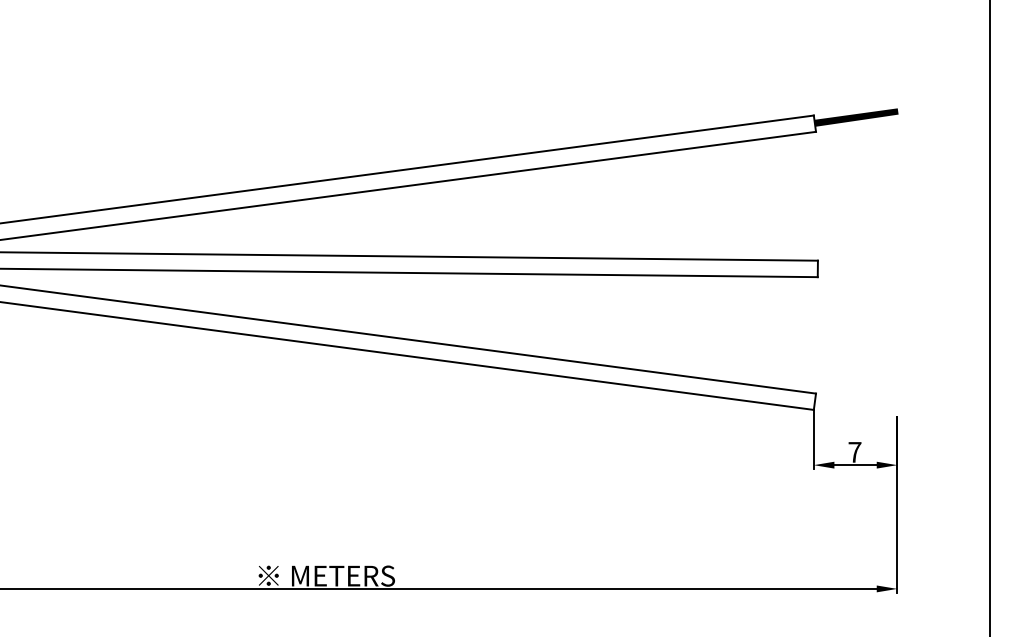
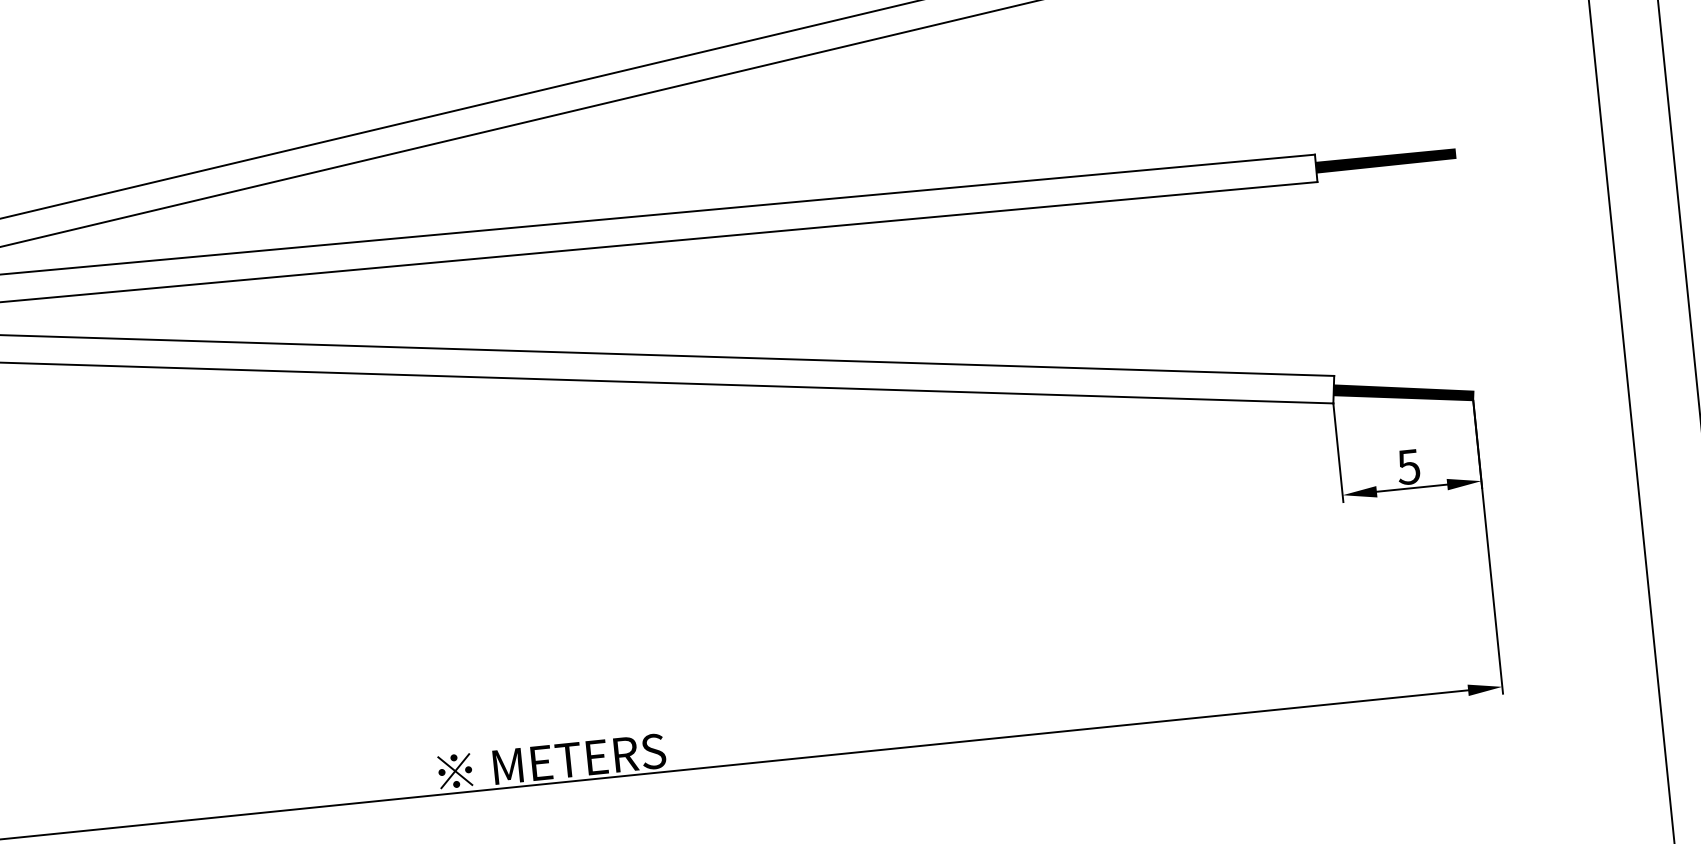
fill: (859, 268) -> (1385, 160), added
fill: (856, 407) -> (1403, 392), added
text: (854, 452) -> (1408, 467), 7 -> 5

